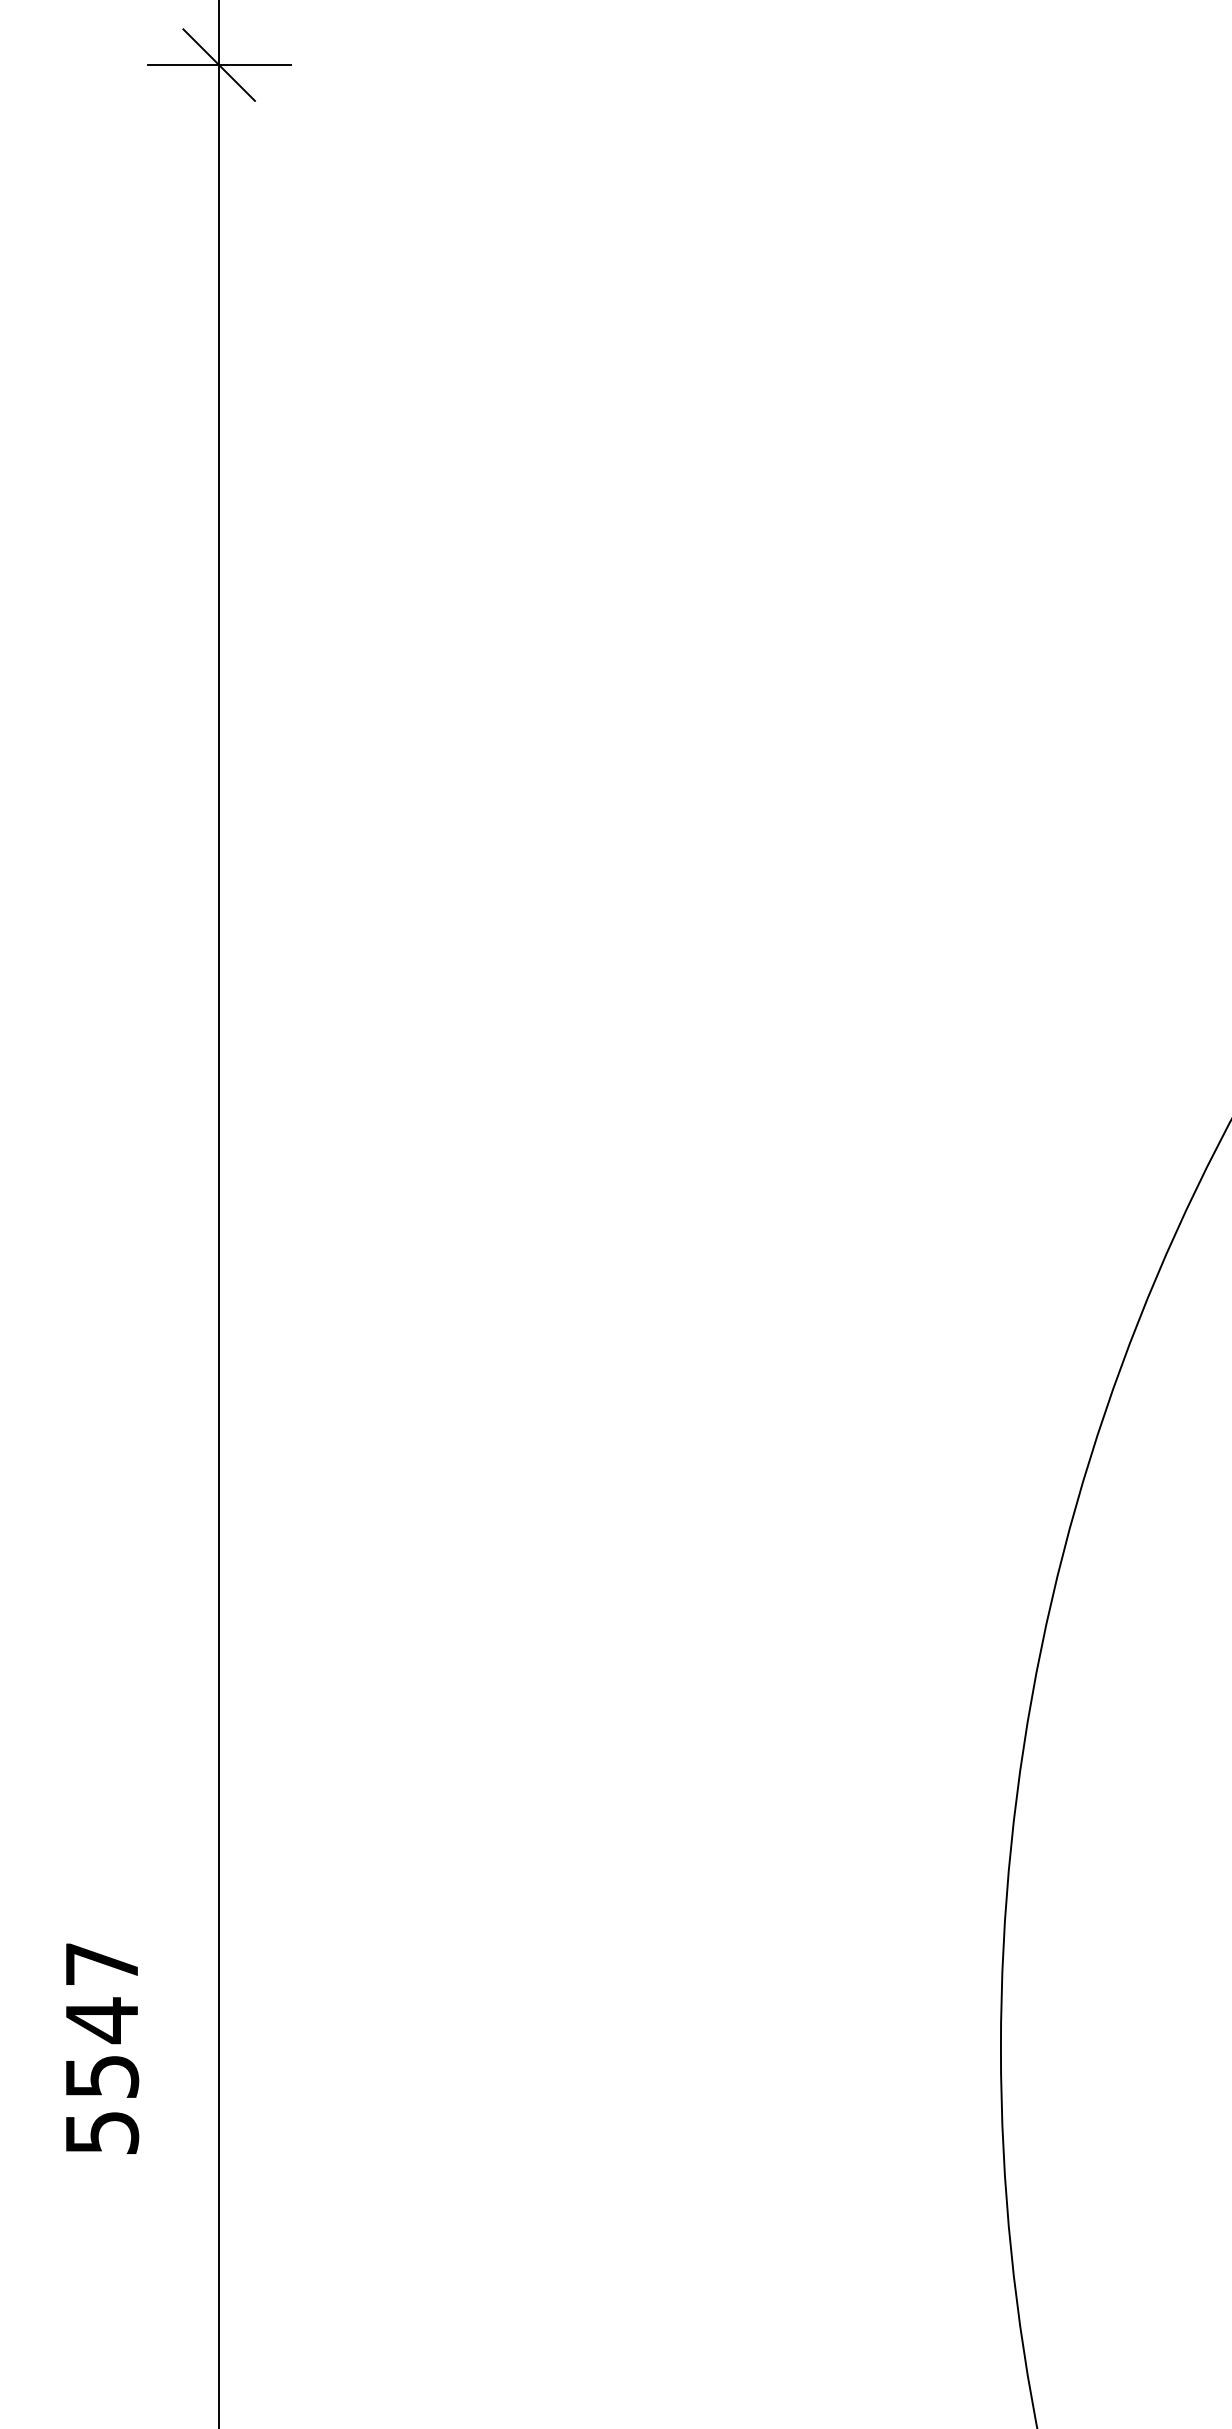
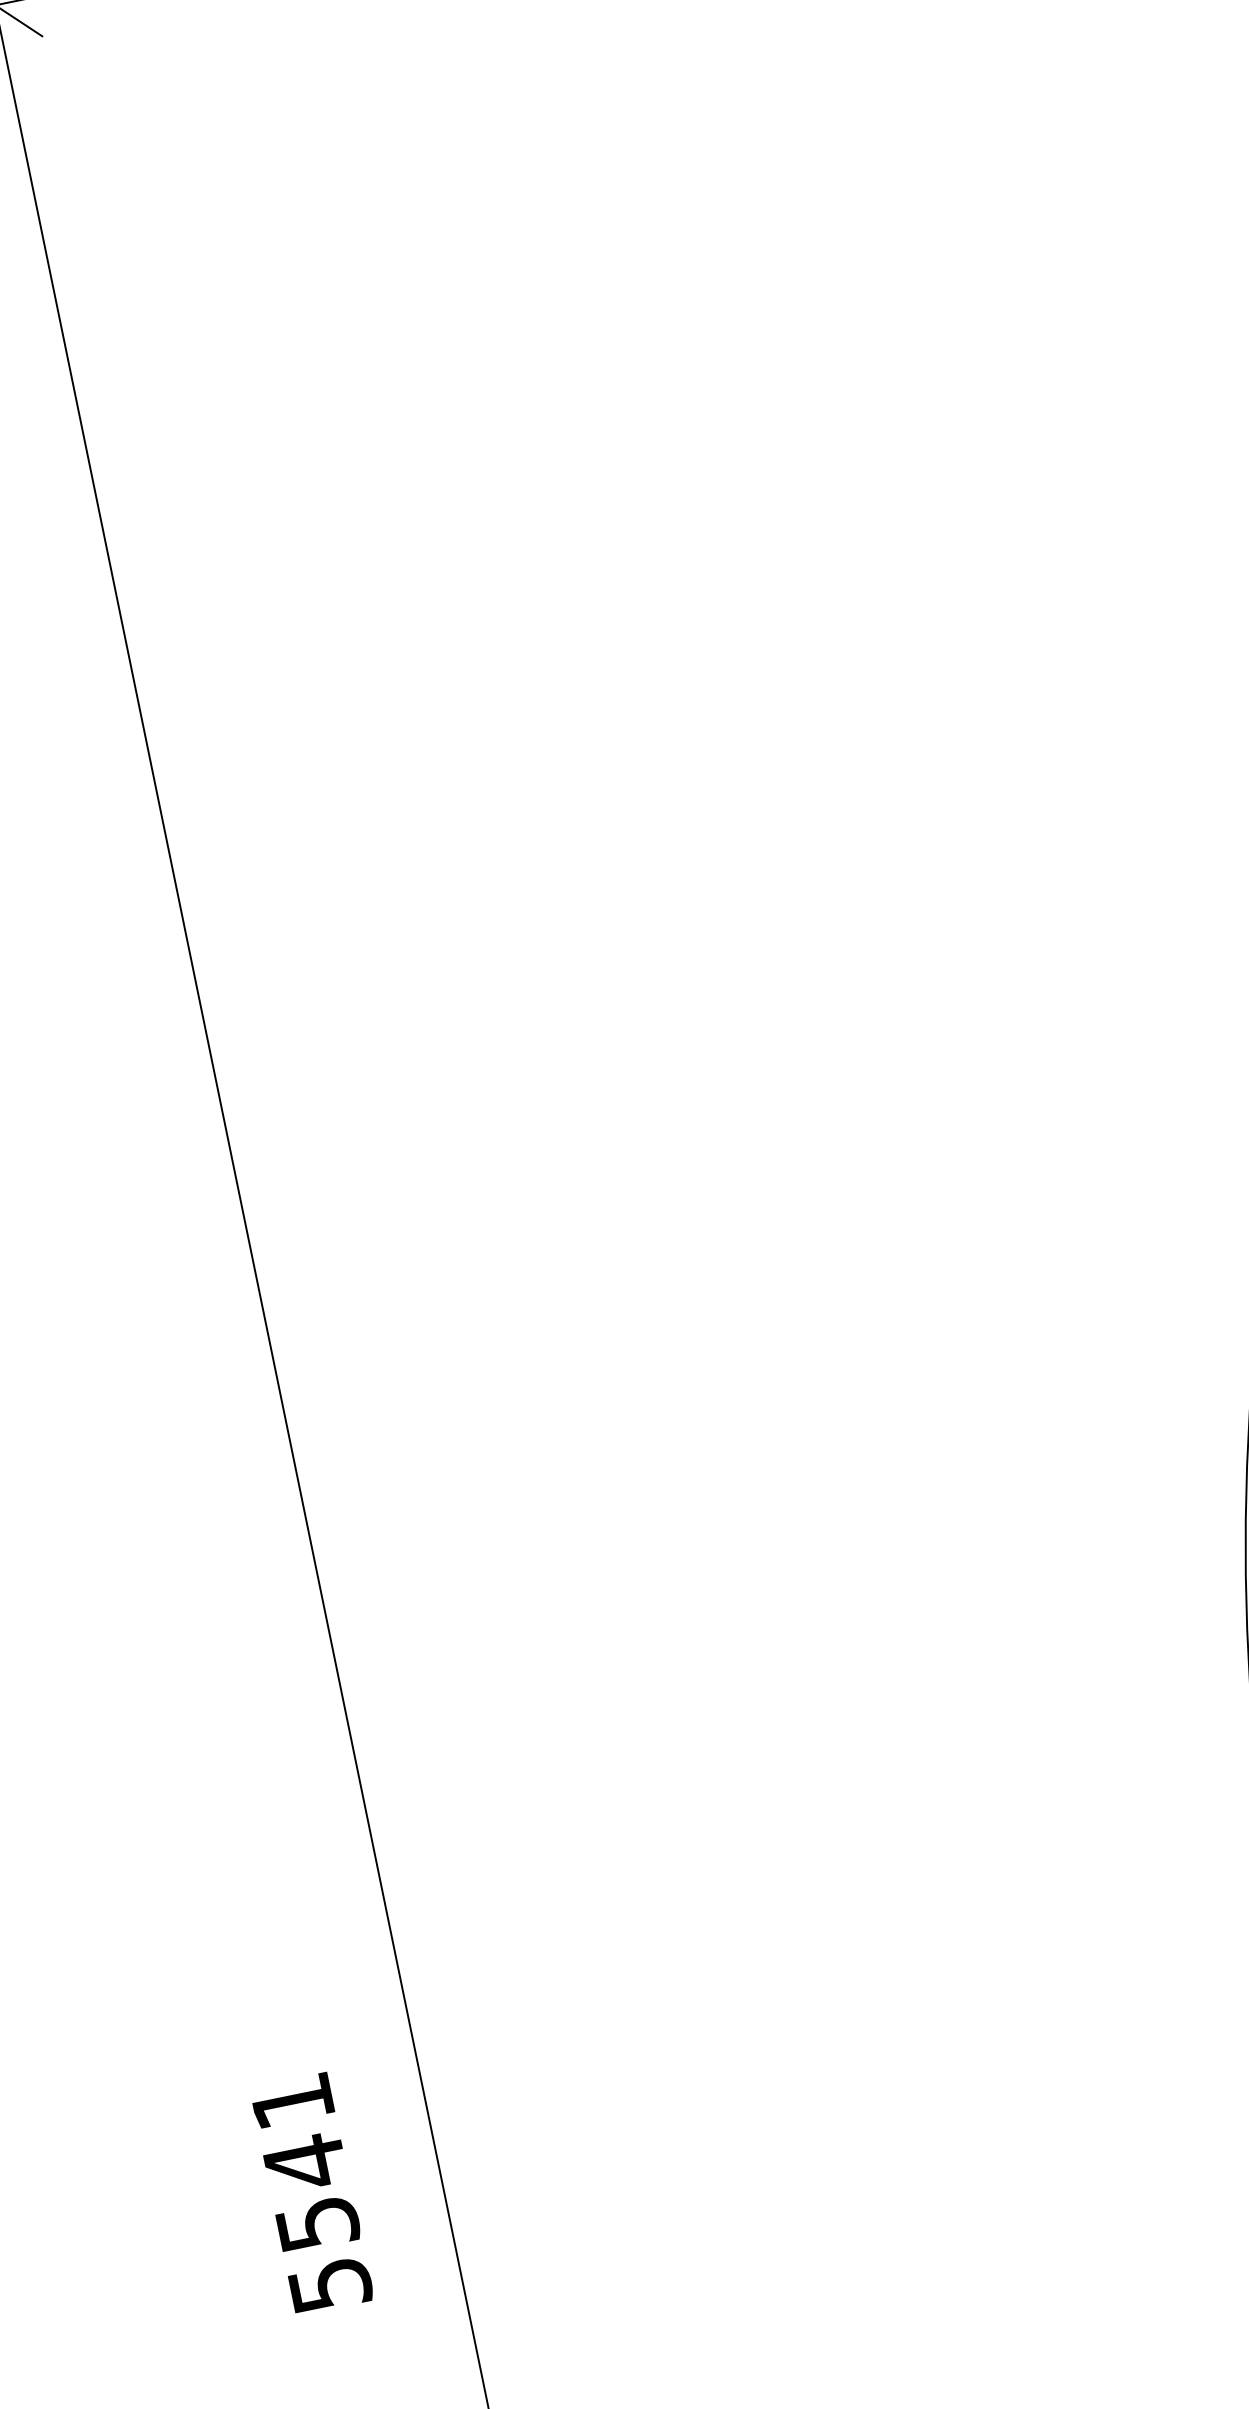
text: (101, 1963) -> (291, 2100), 5547 -> 5541

